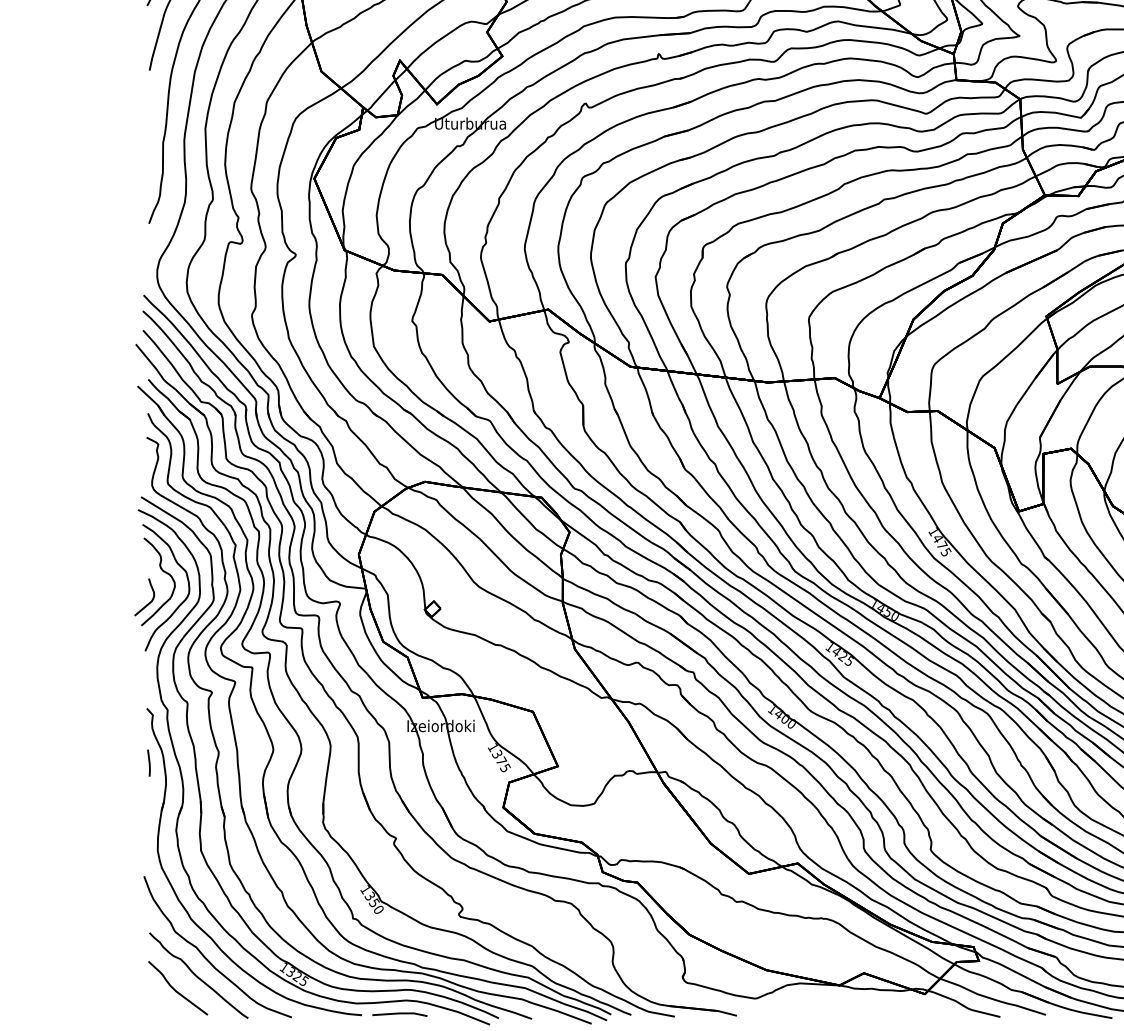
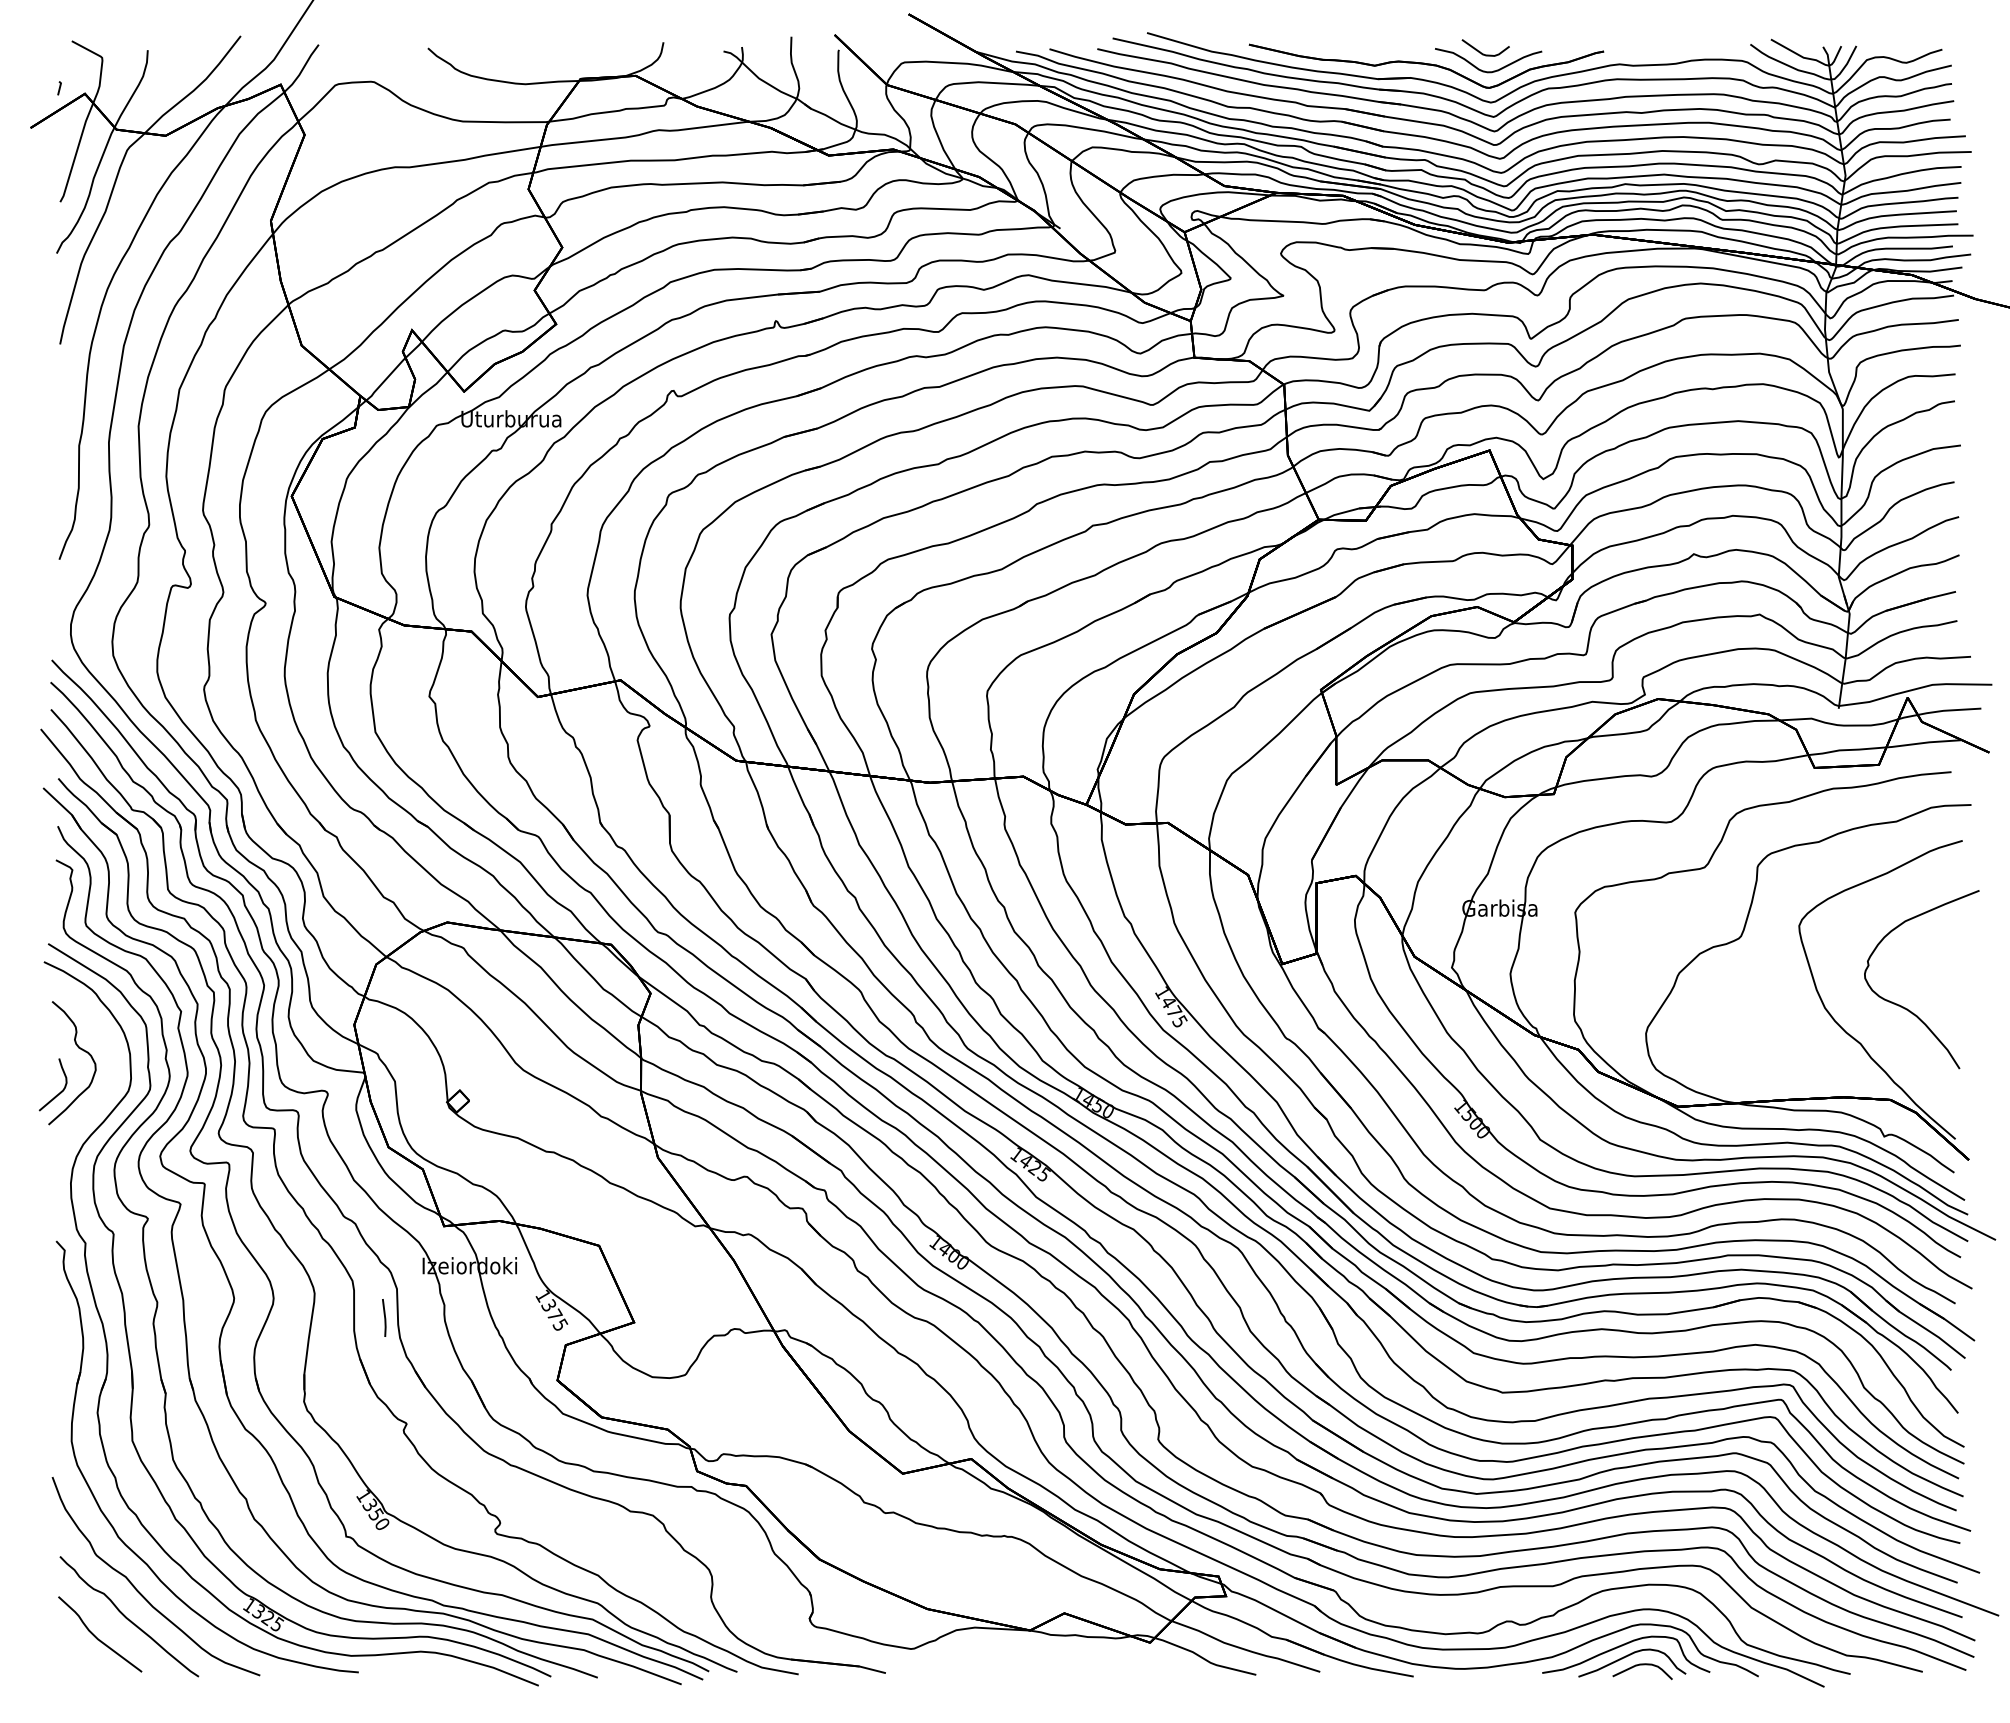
curve: (181, 602) -> (105, 1092), removed
line: (149, 762) -> (384, 1317), moved
line: (399, 1013) -> (411, 1670), removed

